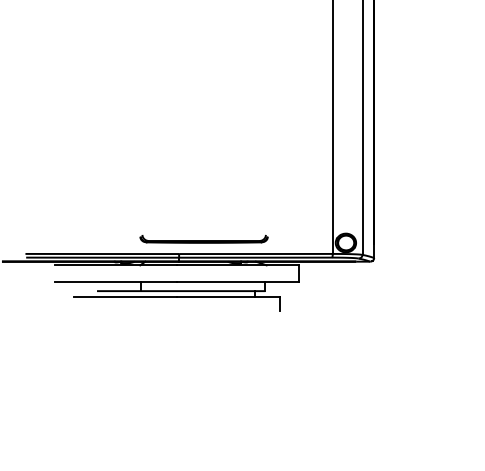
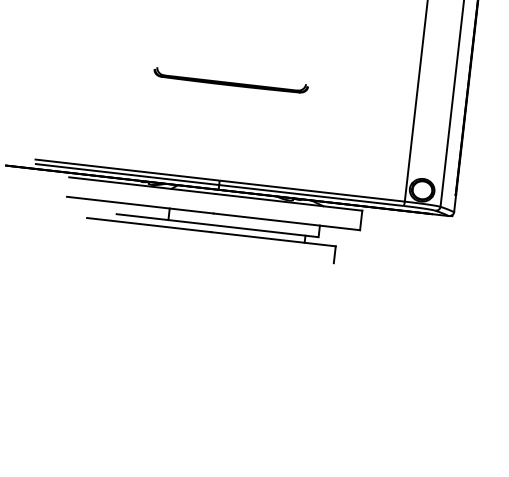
part: (203, 238) -> (230, 79), moved

